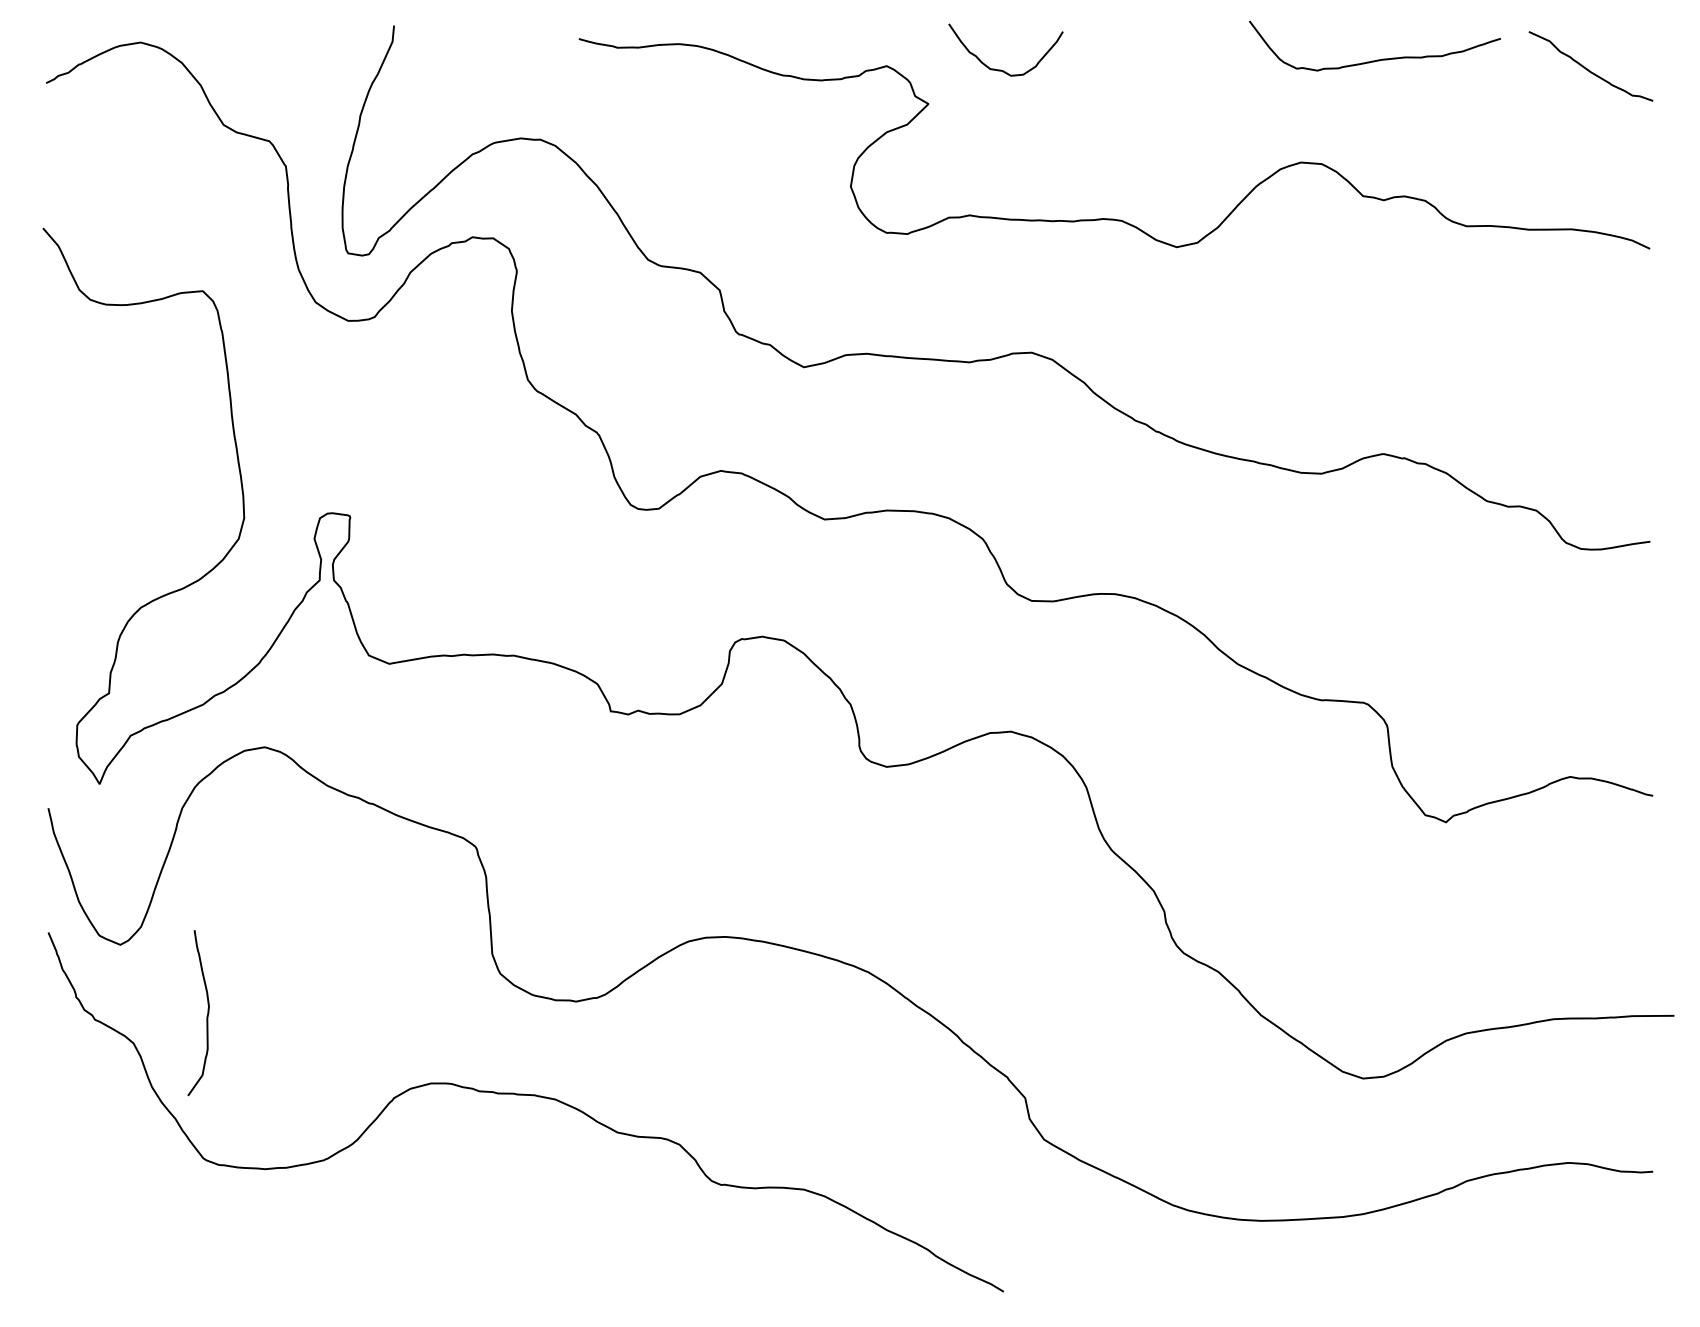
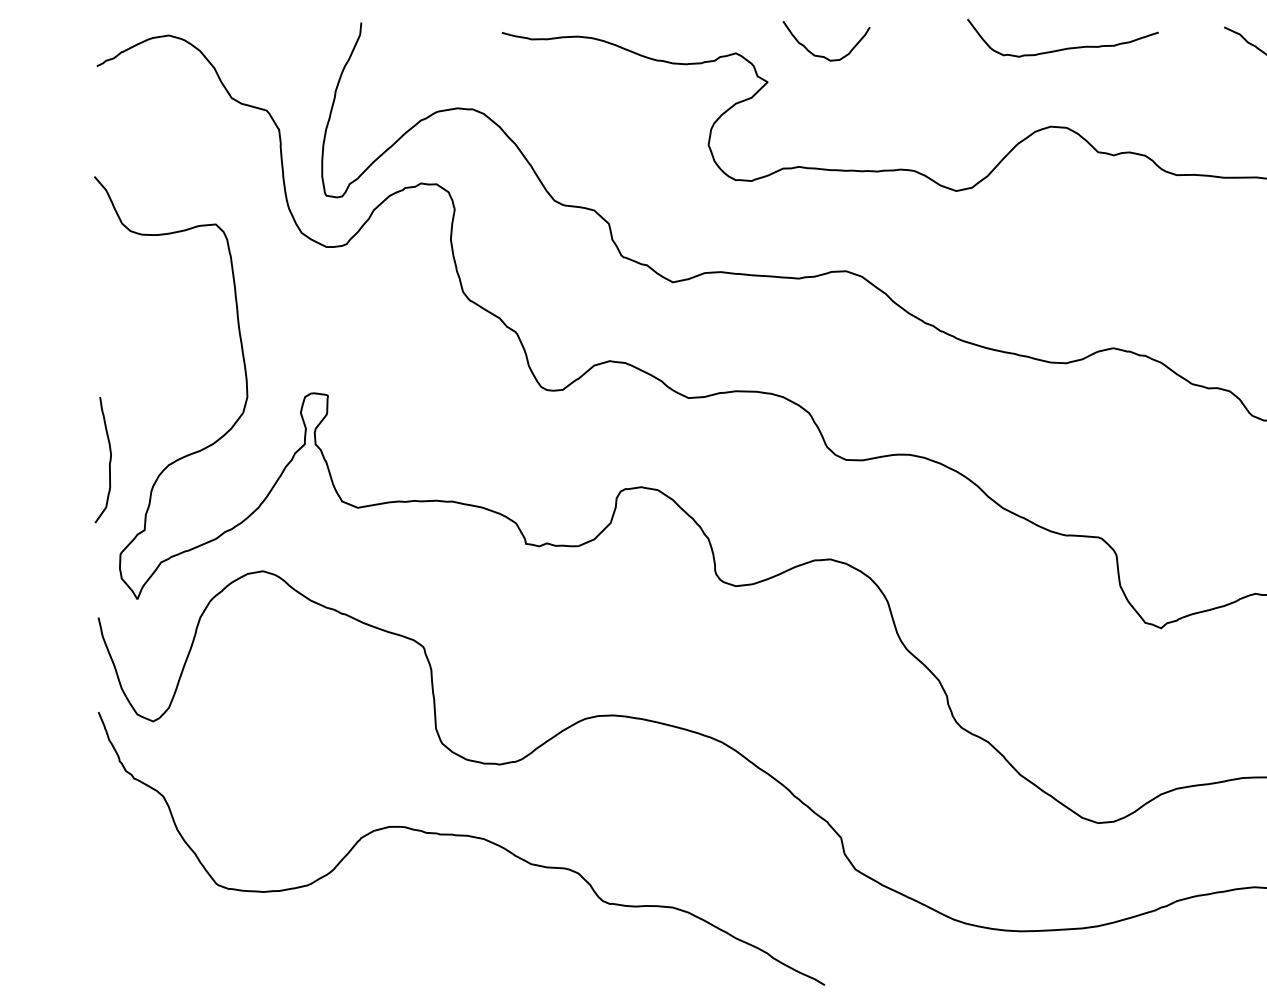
curve: (1377, 59) -> (1064, 48), moved
curve: (206, 1015) -> (109, 461), moved

